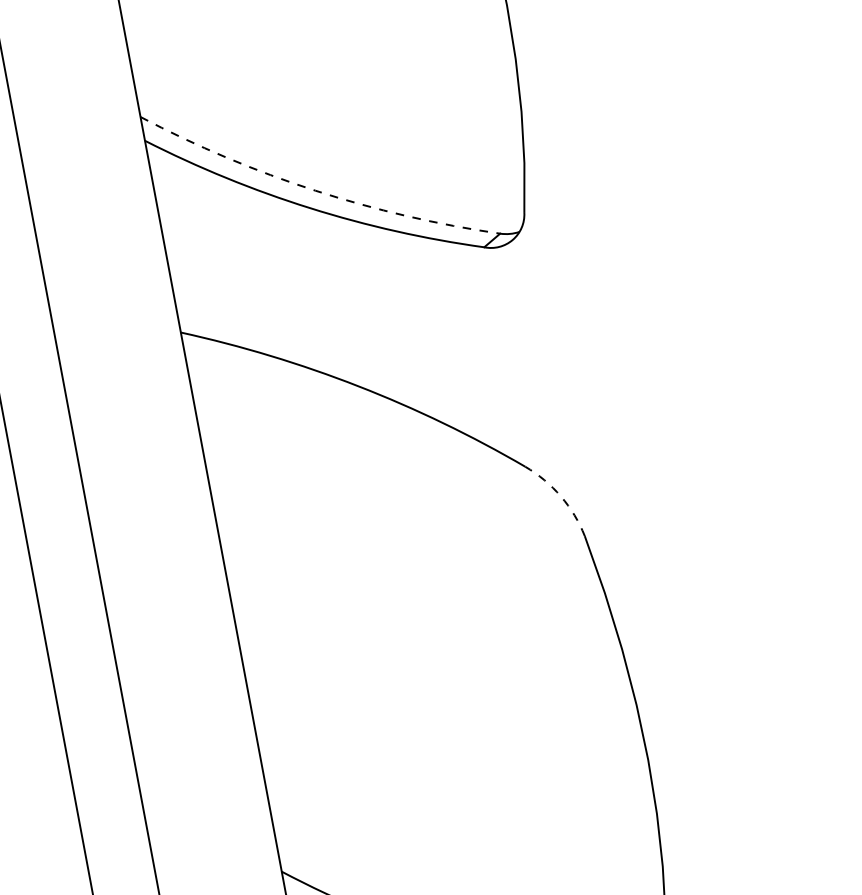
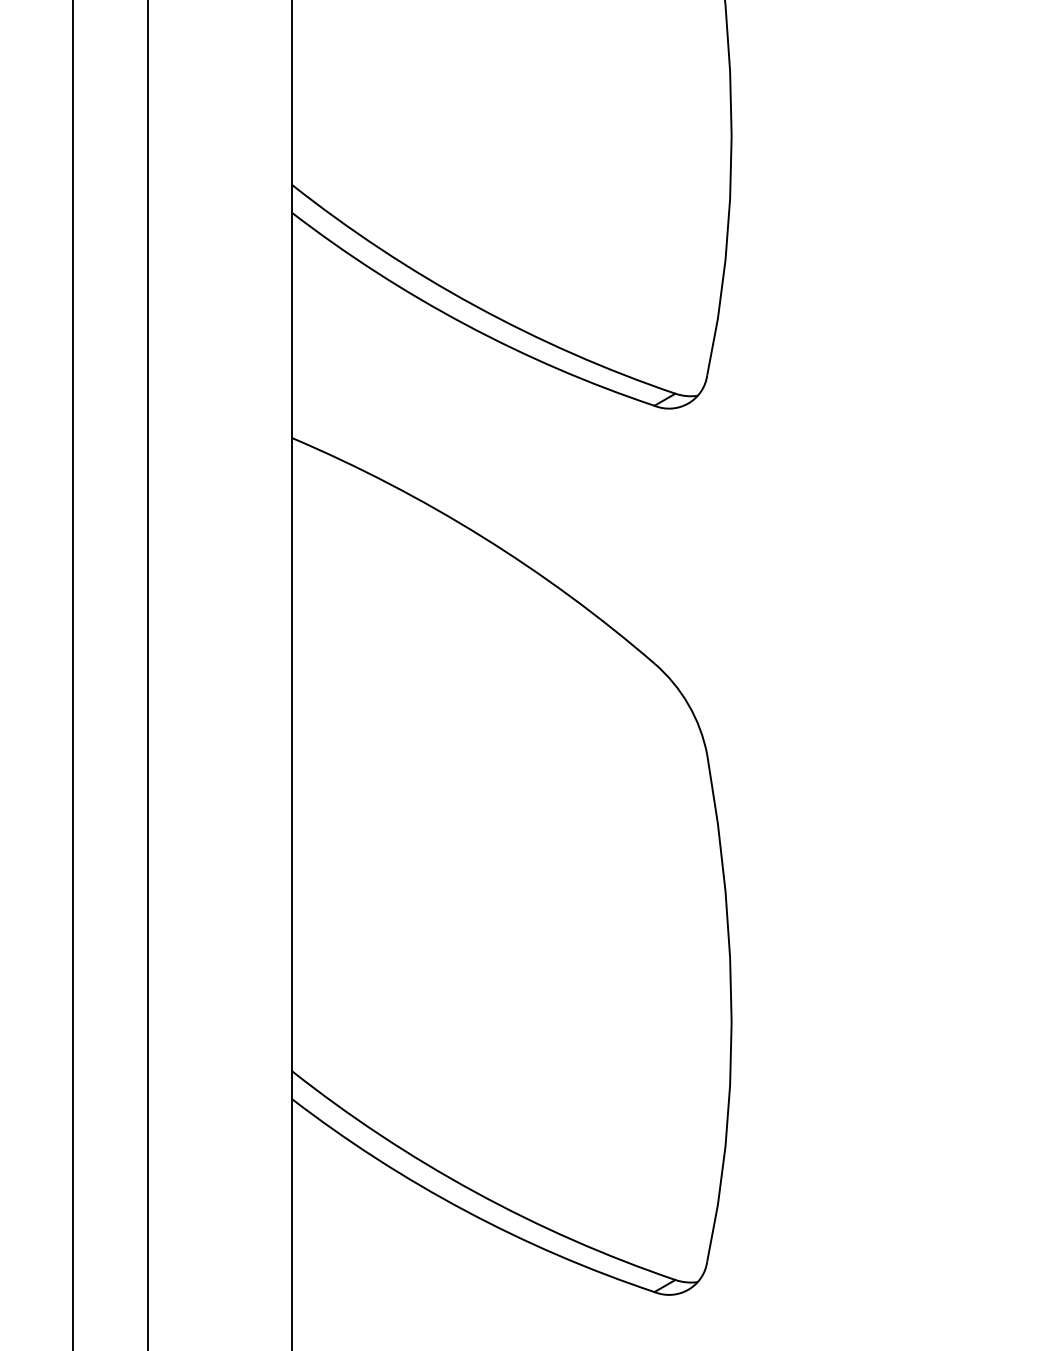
arc: (315, 190) -> (474, 305), dashed -> solid
arc: (560, 496) -> (688, 704), dashed -> solid

